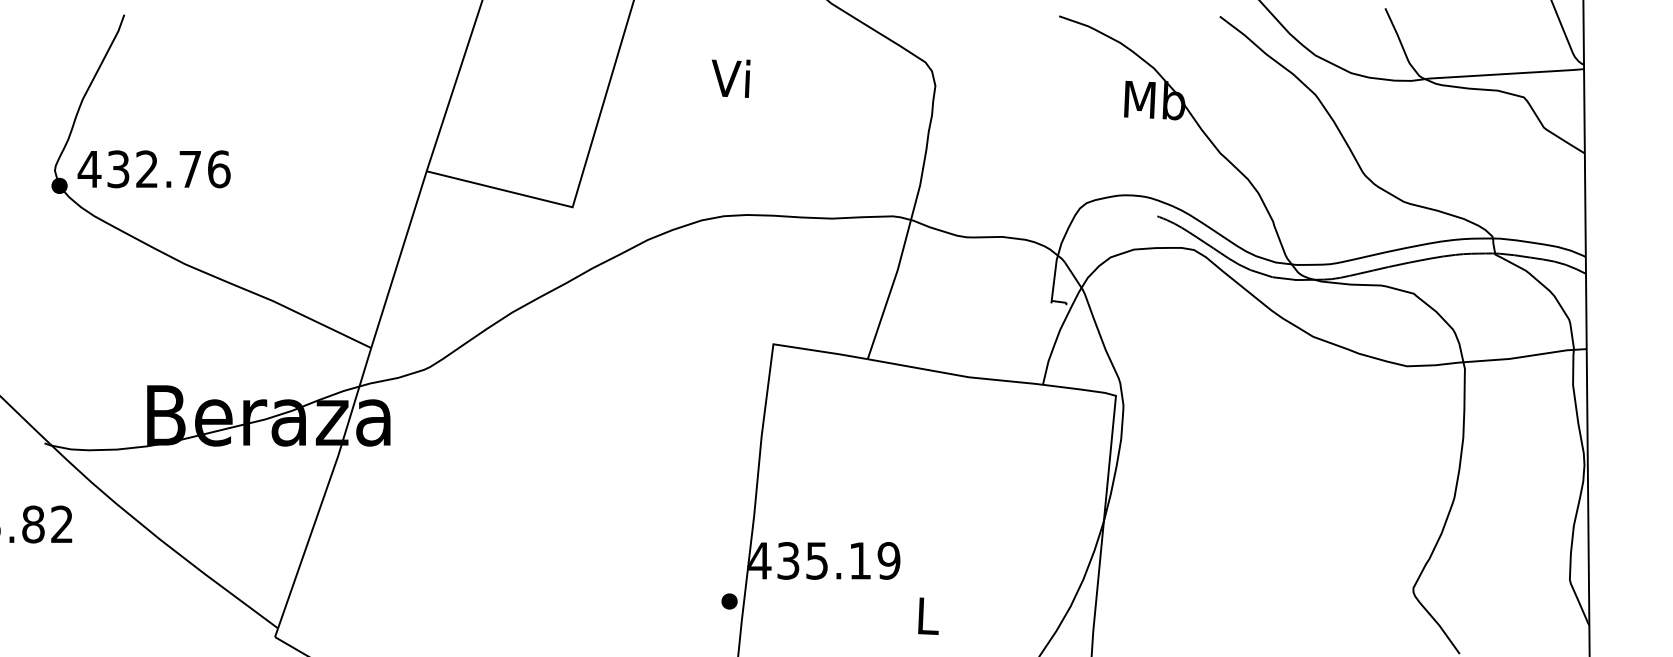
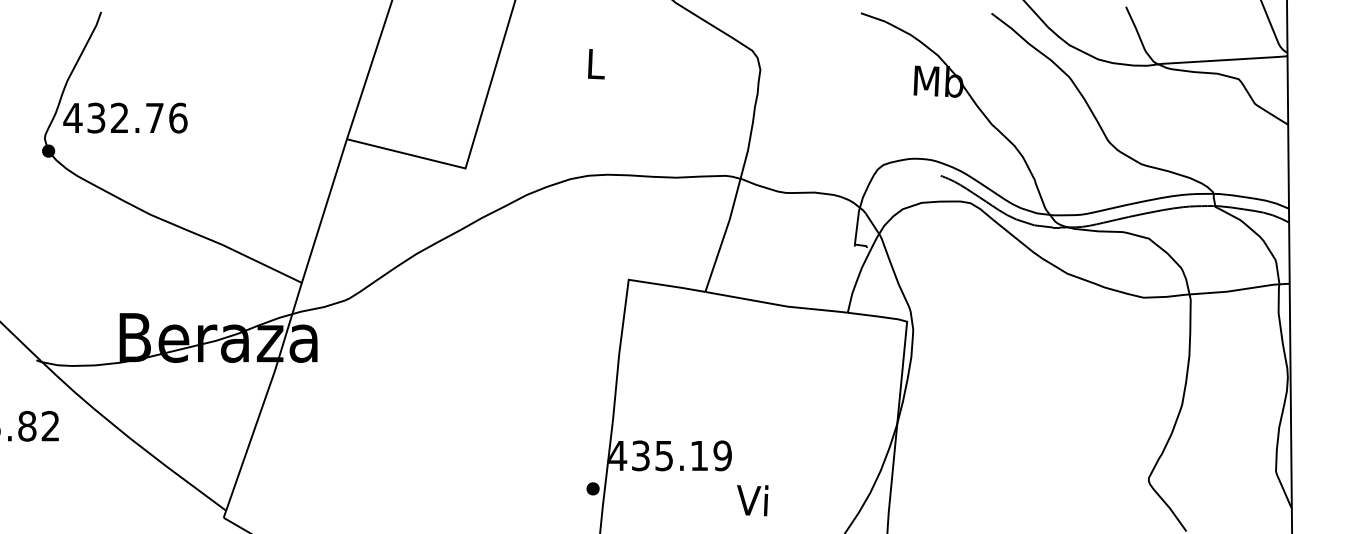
text: (730, 78) -> (593, 63), Vi -> L
text: (153, 169) -> (124, 118), moved
text: (925, 616) -> (752, 501), L -> Vi

